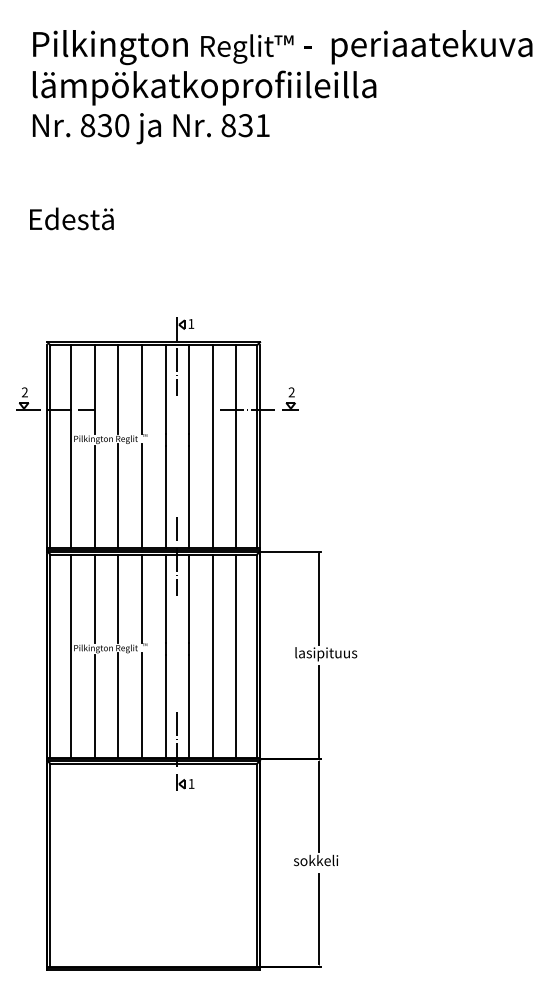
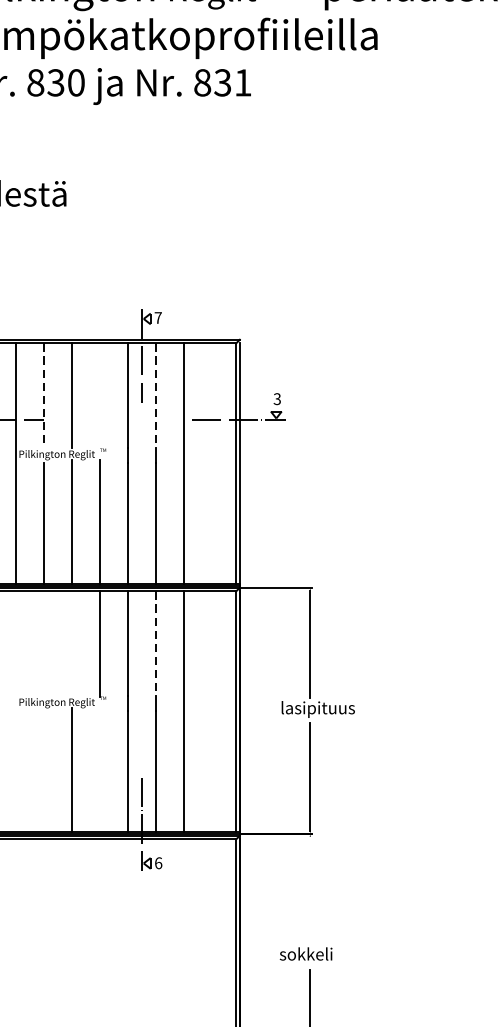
text: (191, 323) -> (158, 317), 1 -> 7
line: (141, 389) -> (99, 395), removed
line: (94, 390) -> (43, 396), solid -> dashed
line: (189, 390) -> (156, 396), solid -> dashed
text: (291, 392) -> (277, 399), 2 -> 3
line: (236, 446) -> (211, 463), removed
line: (177, 555) -> (141, 592), removed
line: (94, 598) -> (43, 643), removed
line: (118, 598) -> (71, 643), removed
line: (189, 599) -> (156, 644), solid -> dashed
line: (71, 655) -> (16, 710), removed
line: (236, 655) -> (211, 710), removed
line: (141, 704) -> (99, 769), removed
line: (94, 706) -> (43, 771), removed
text: (191, 783) -> (158, 862), 1 -> 6
line: (319, 806) -> (310, 889), removed

